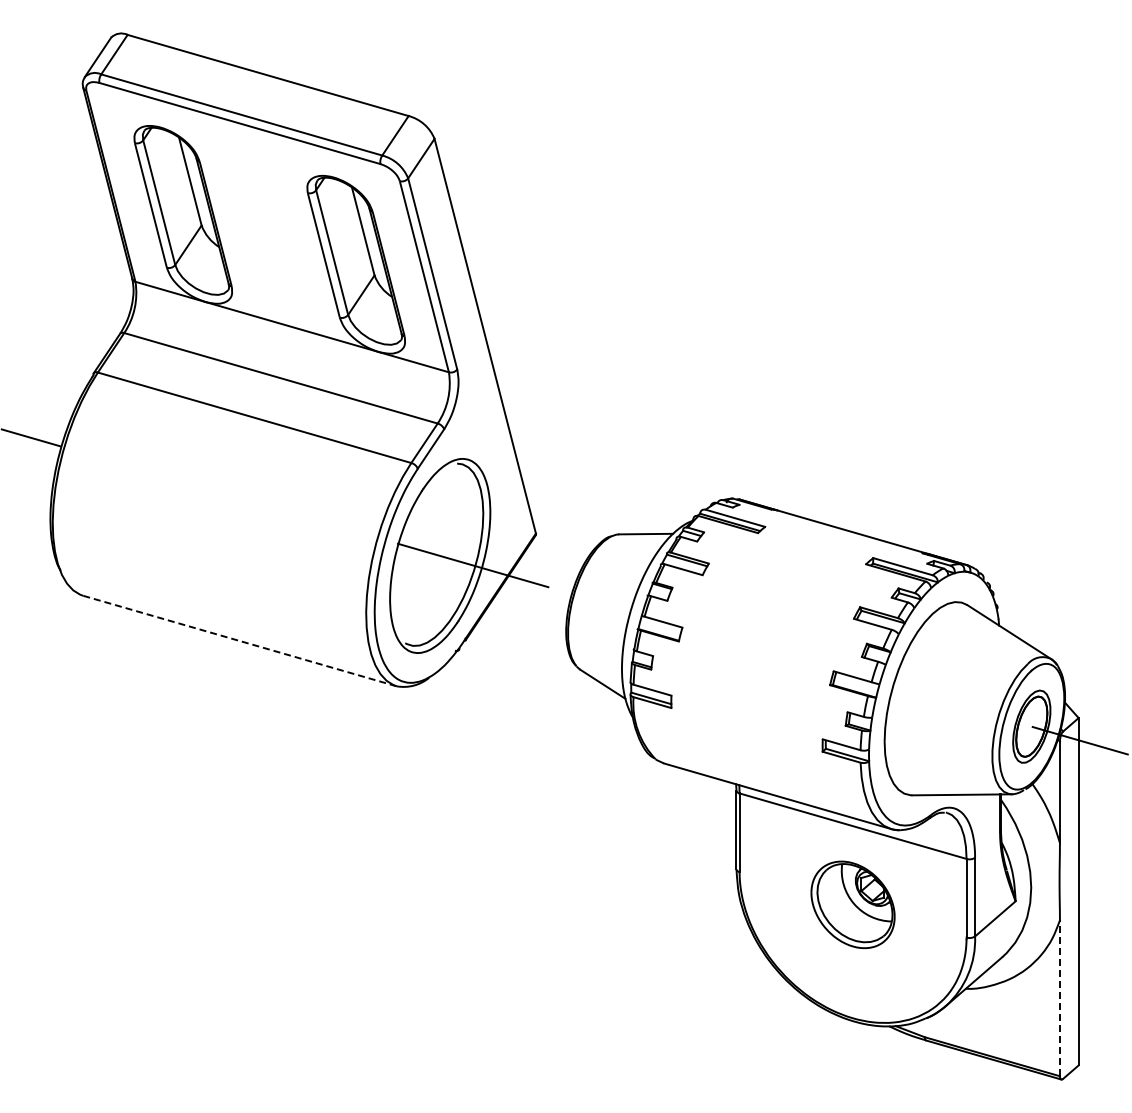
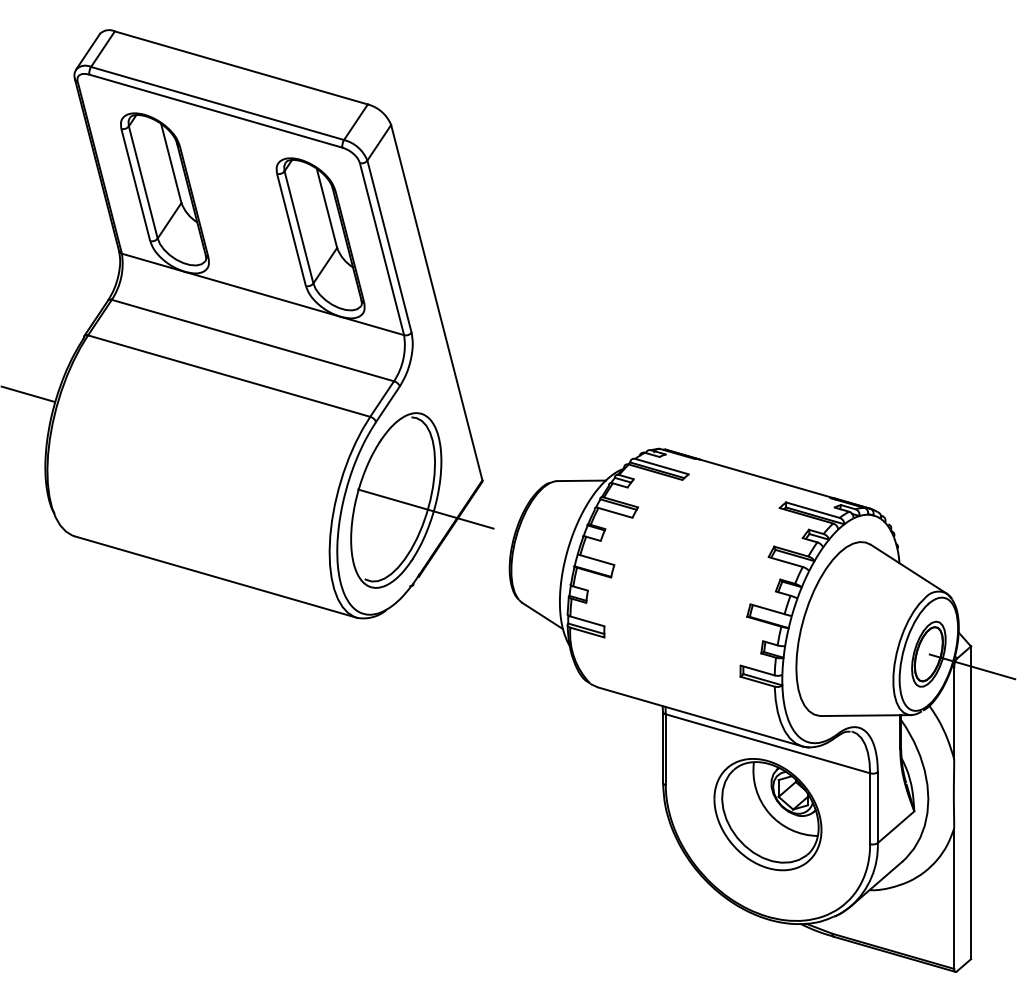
line: (240, 641) -> (216, 577), dashed -> solid
part: (852, 904) -> (767, 814), size x1.43
line: (1059, 998) -> (953, 898), dashed -> solid

